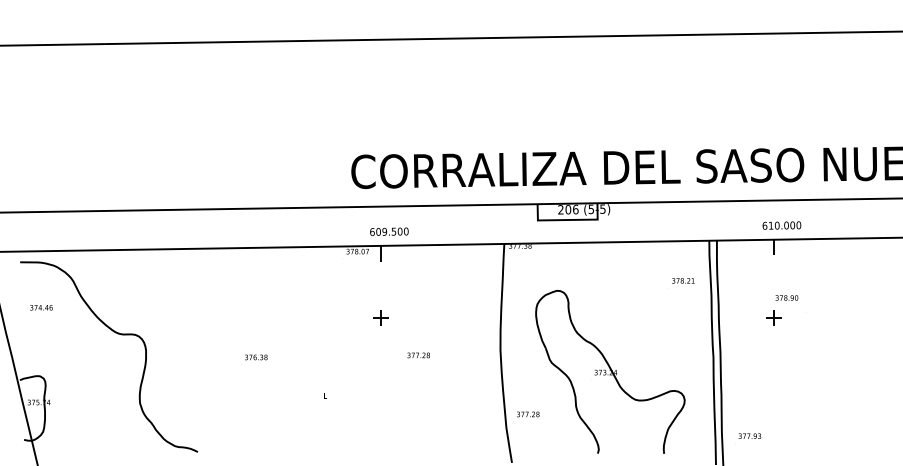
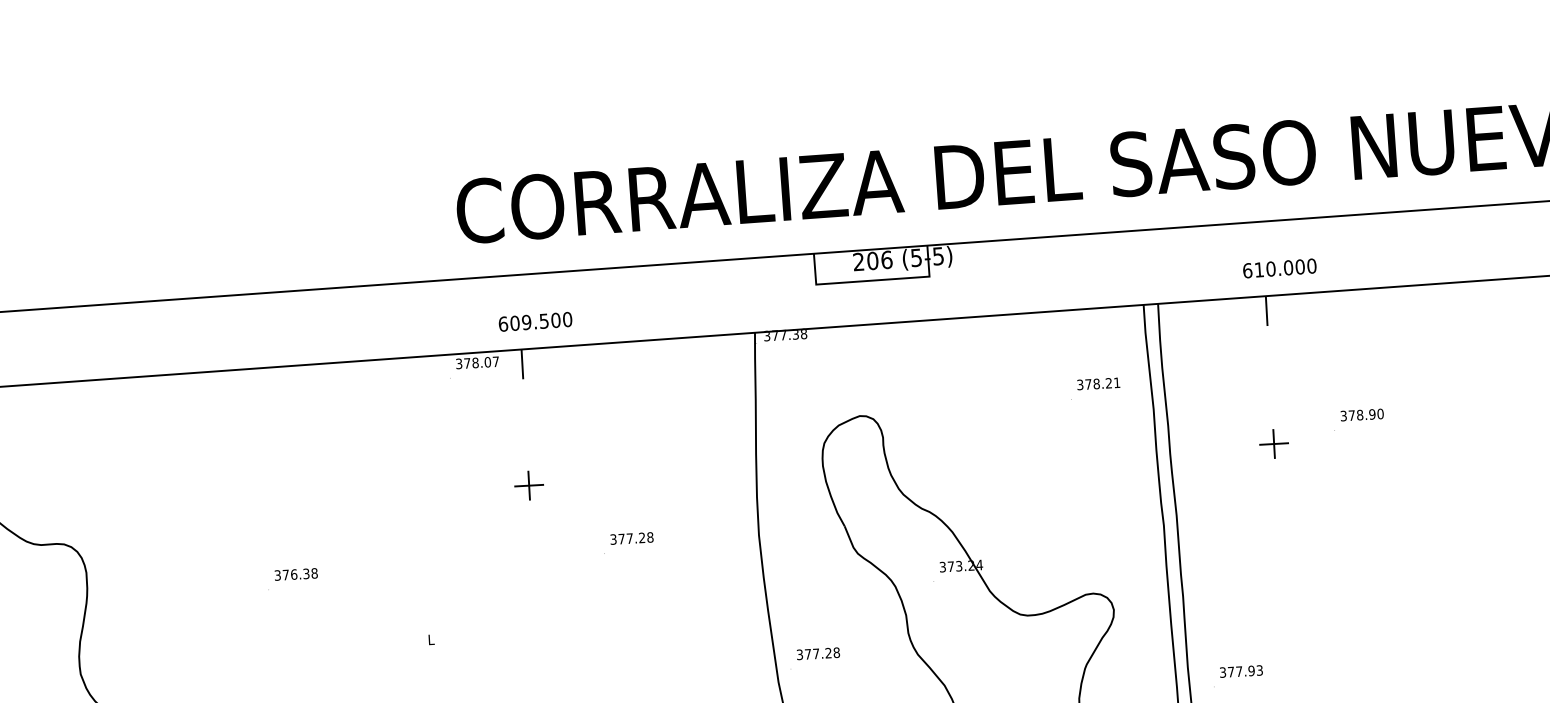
text: (786, 297) -> (1361, 414), moved
text: (418, 355) -> (631, 538), moved

